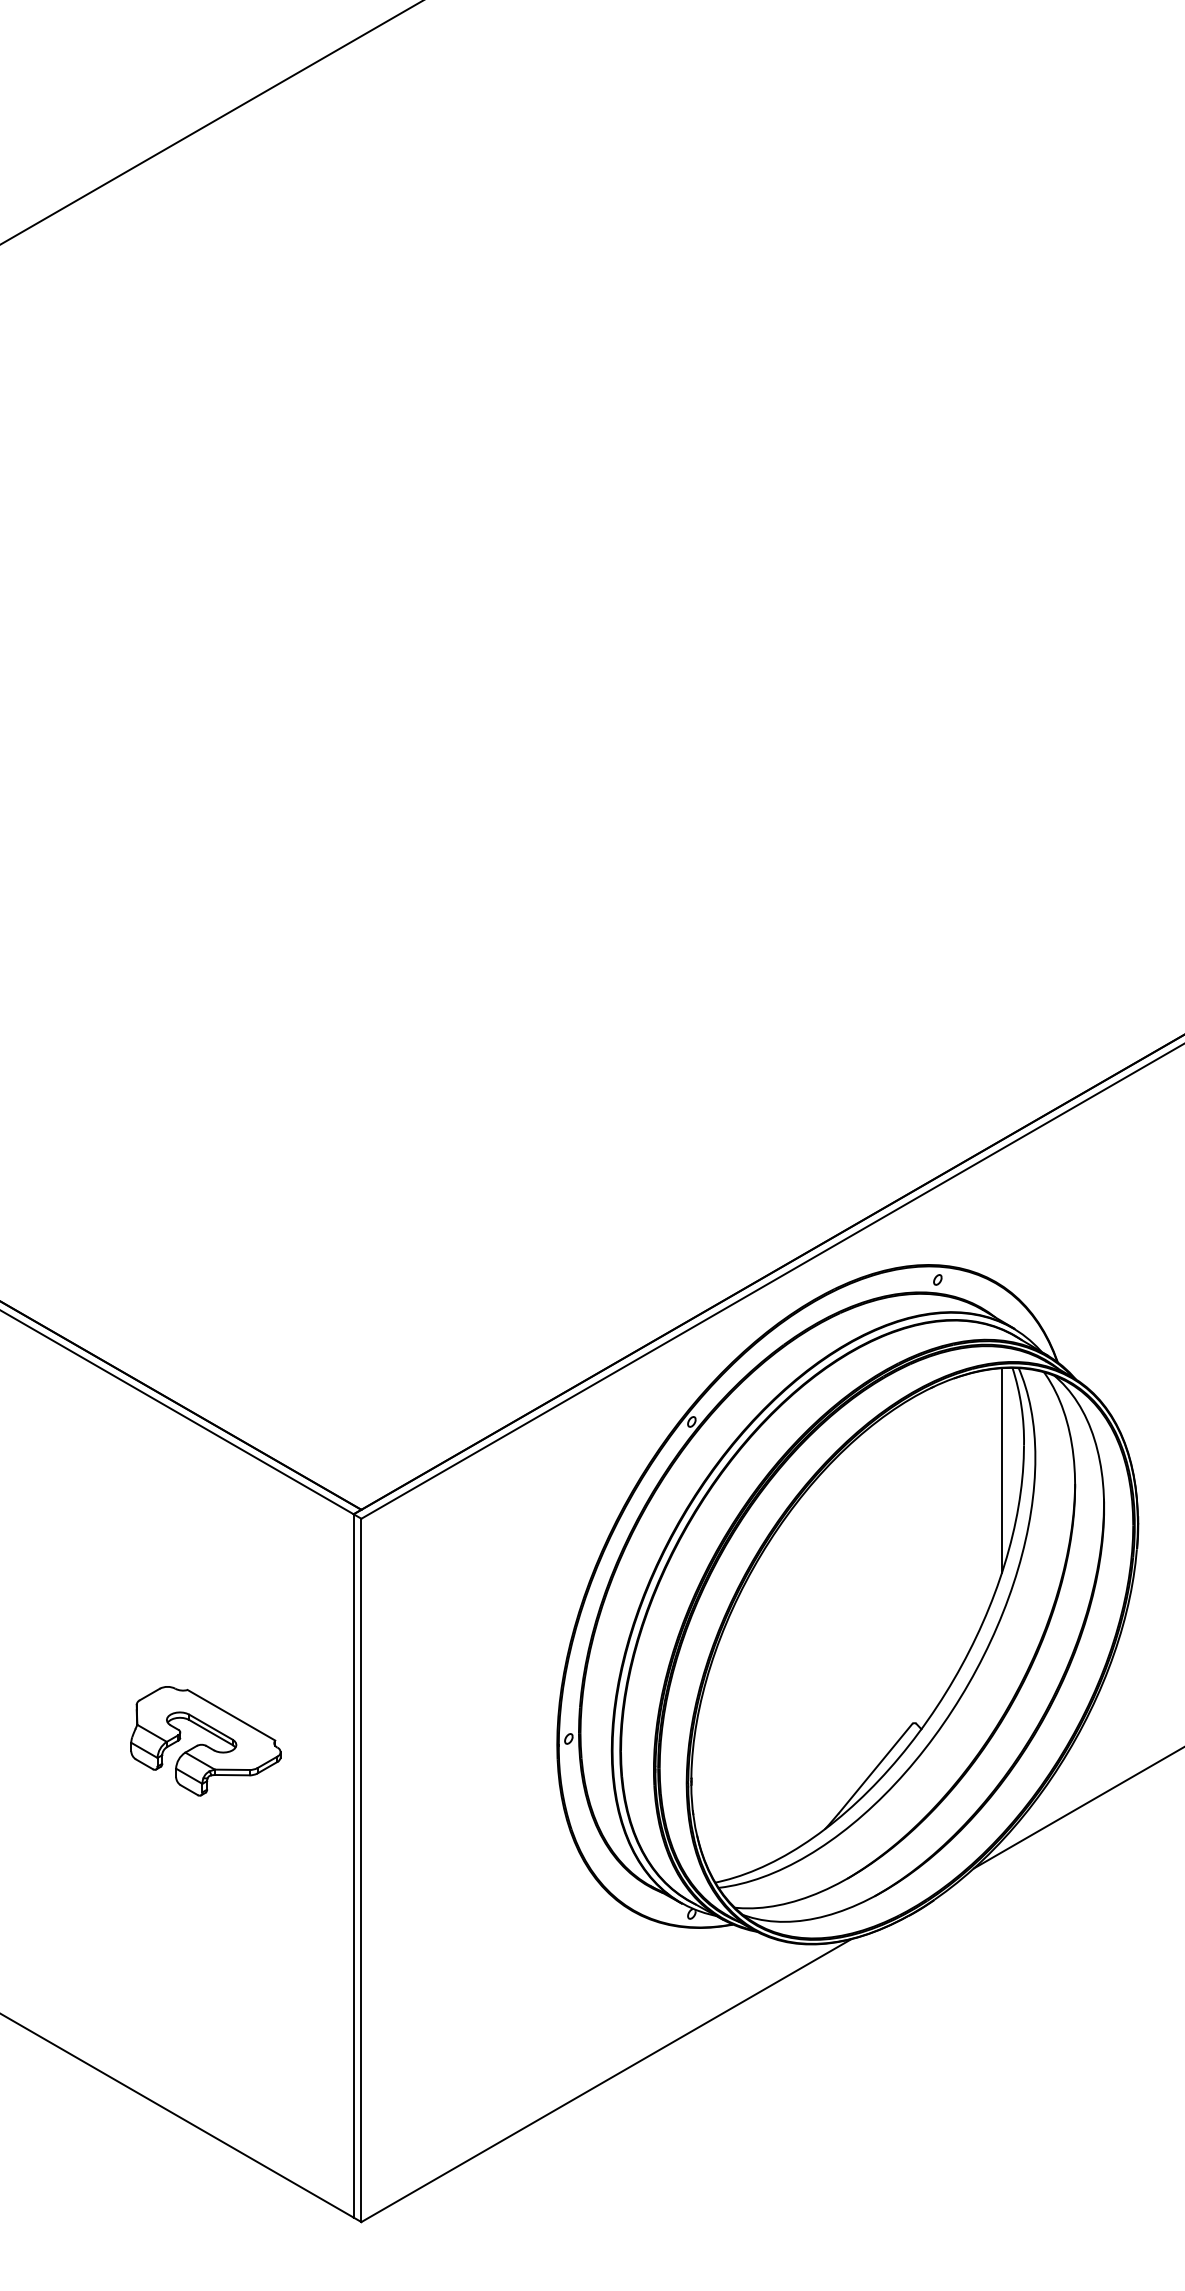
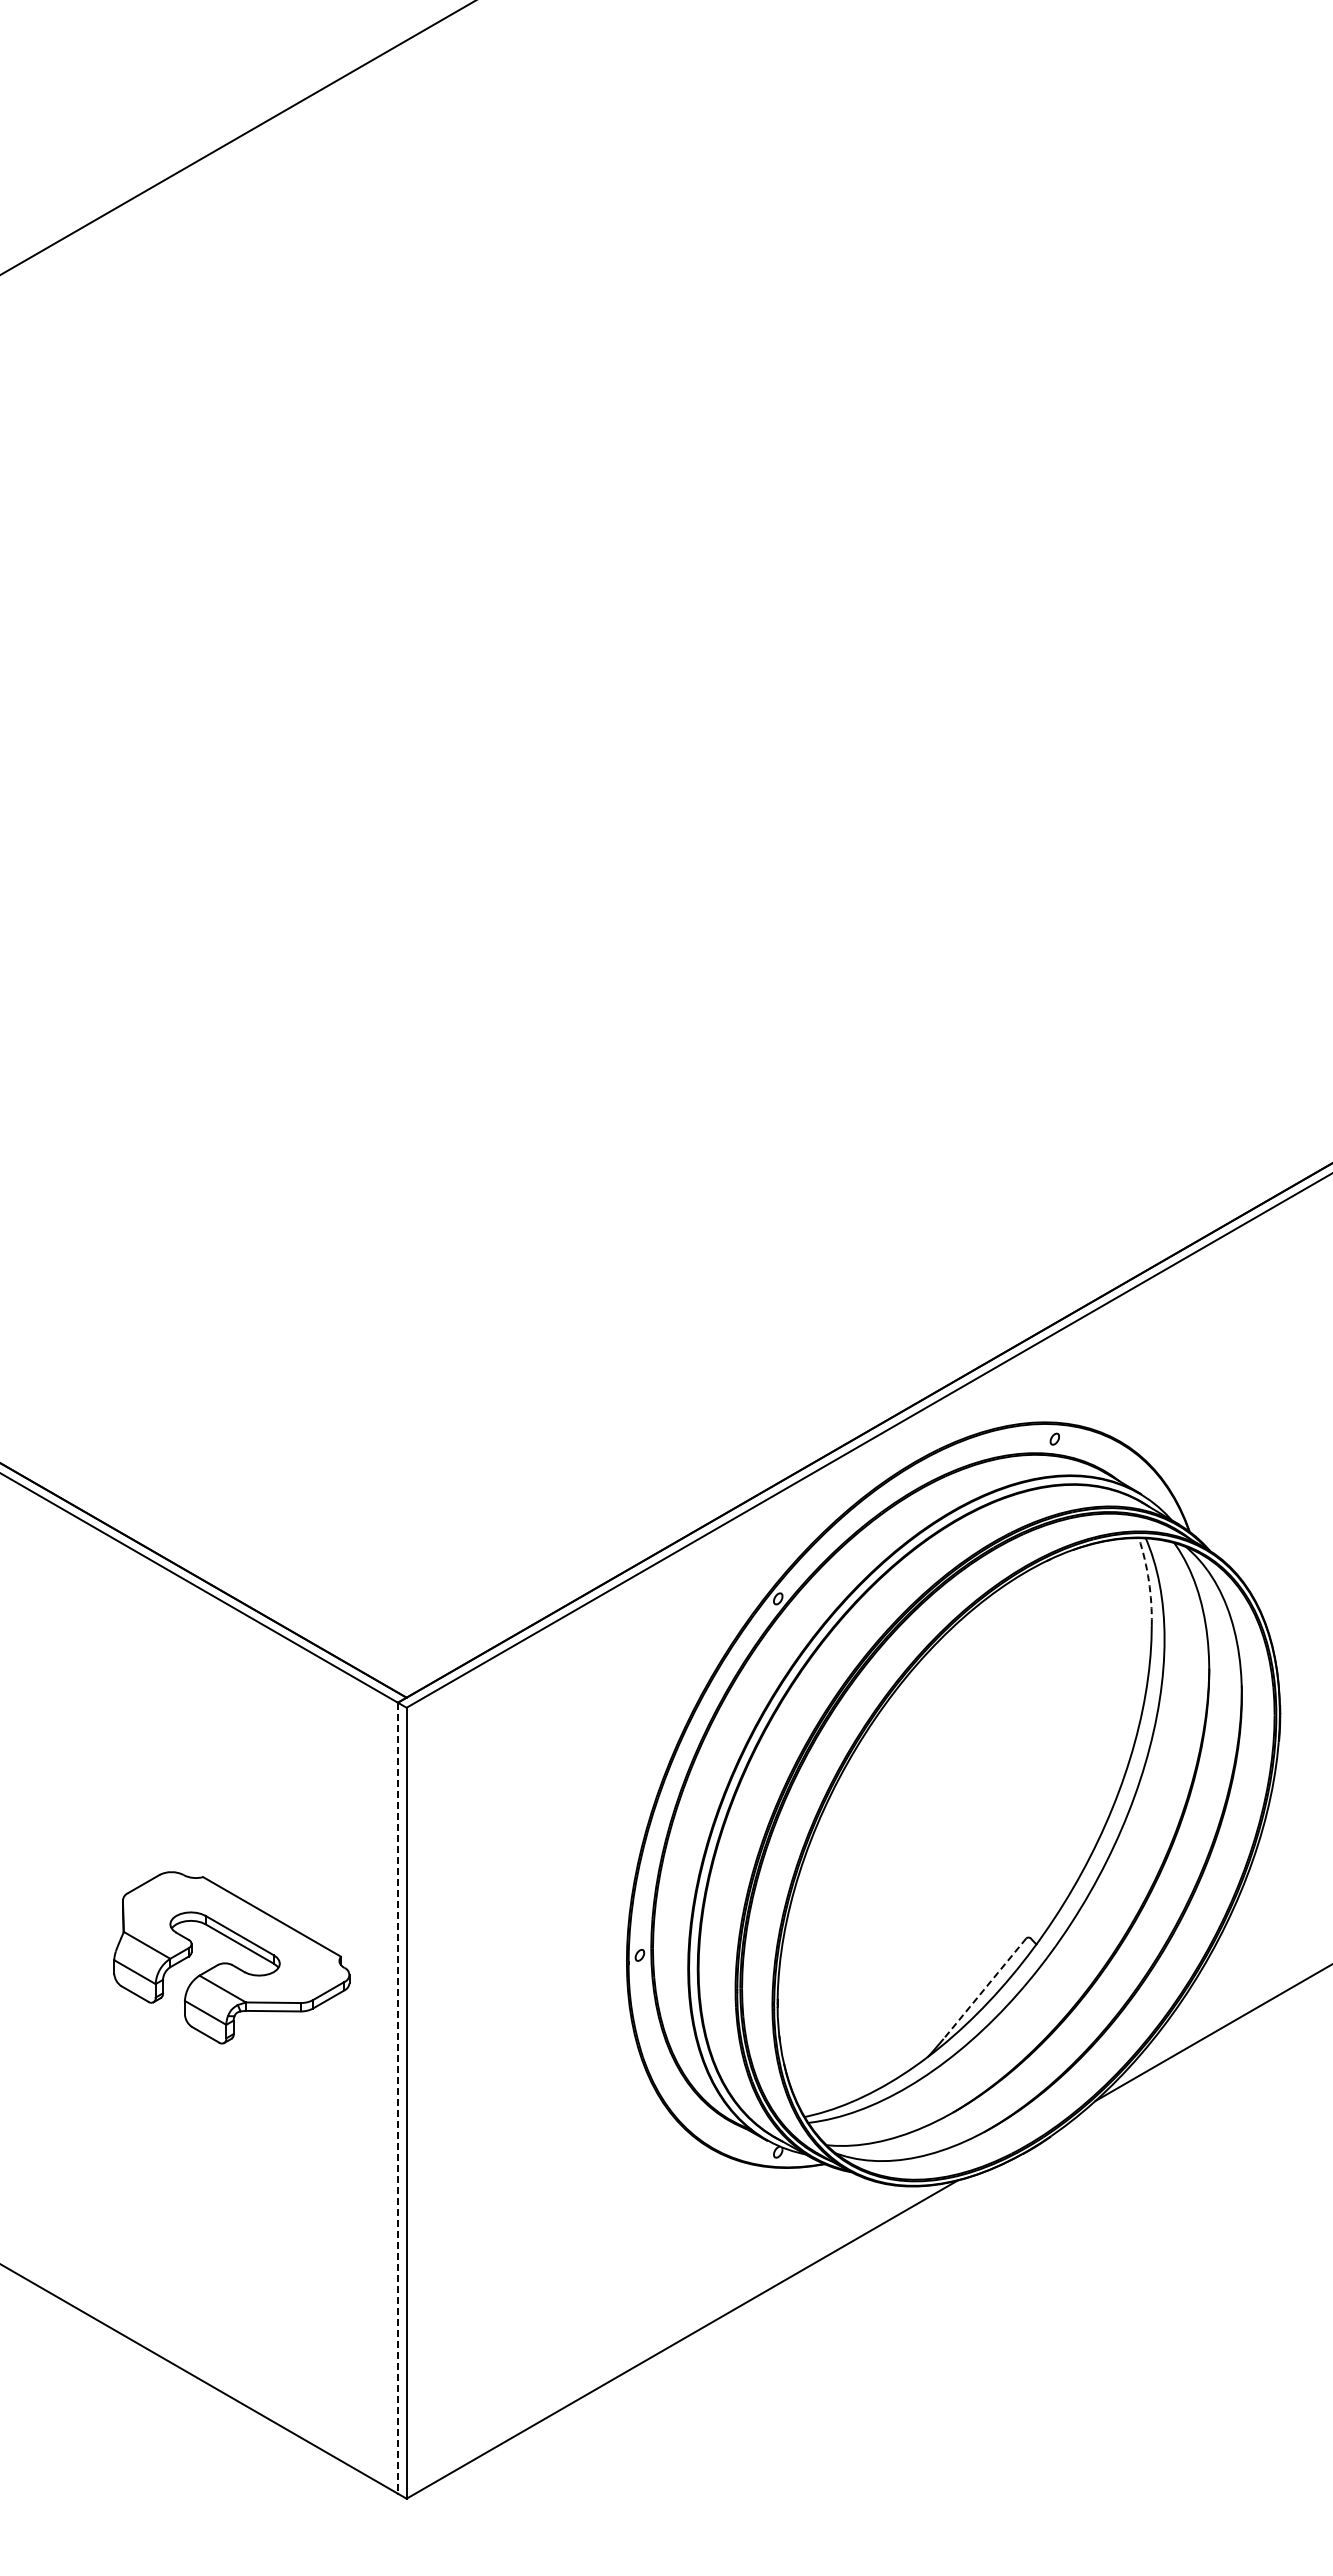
arc: (1021, 1406) -> (1148, 1581), solid -> dashed
line: (1001, 1470) -> (1126, 1653), removed
part: (205, 1741) -> (231, 1958), size x1.4
line: (875, 1769) -> (984, 1989), solid -> dashed
line: (353, 1866) -> (397, 2098), solid -> dashed

